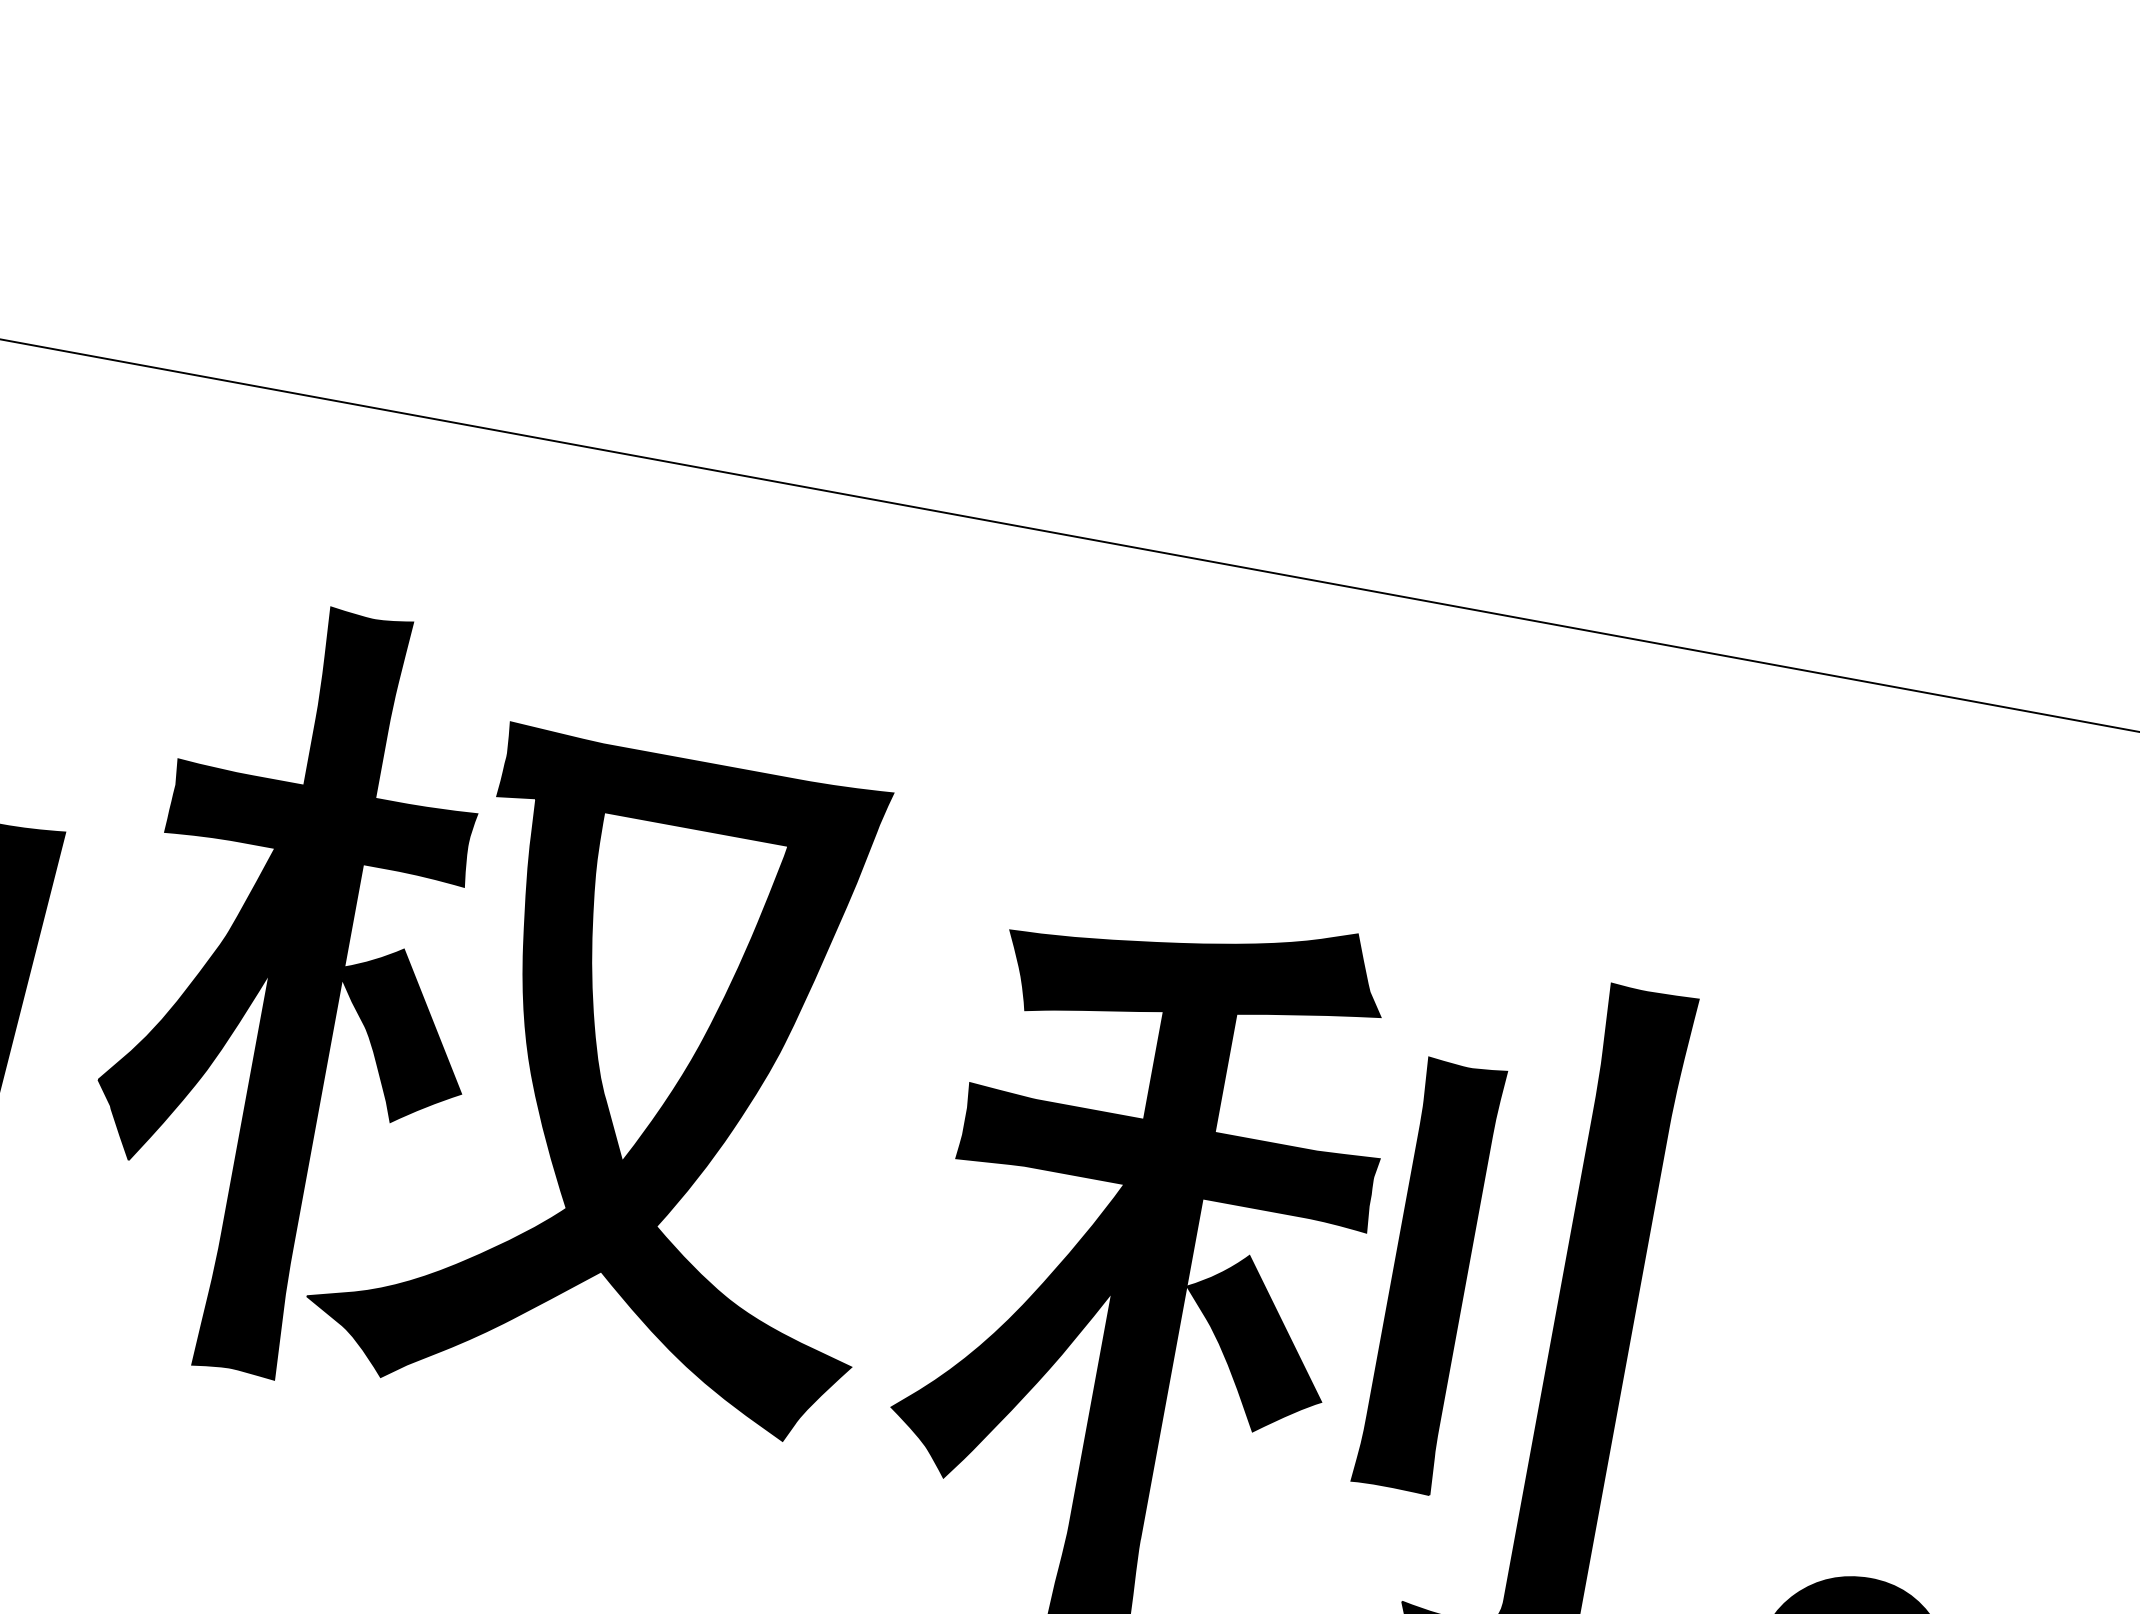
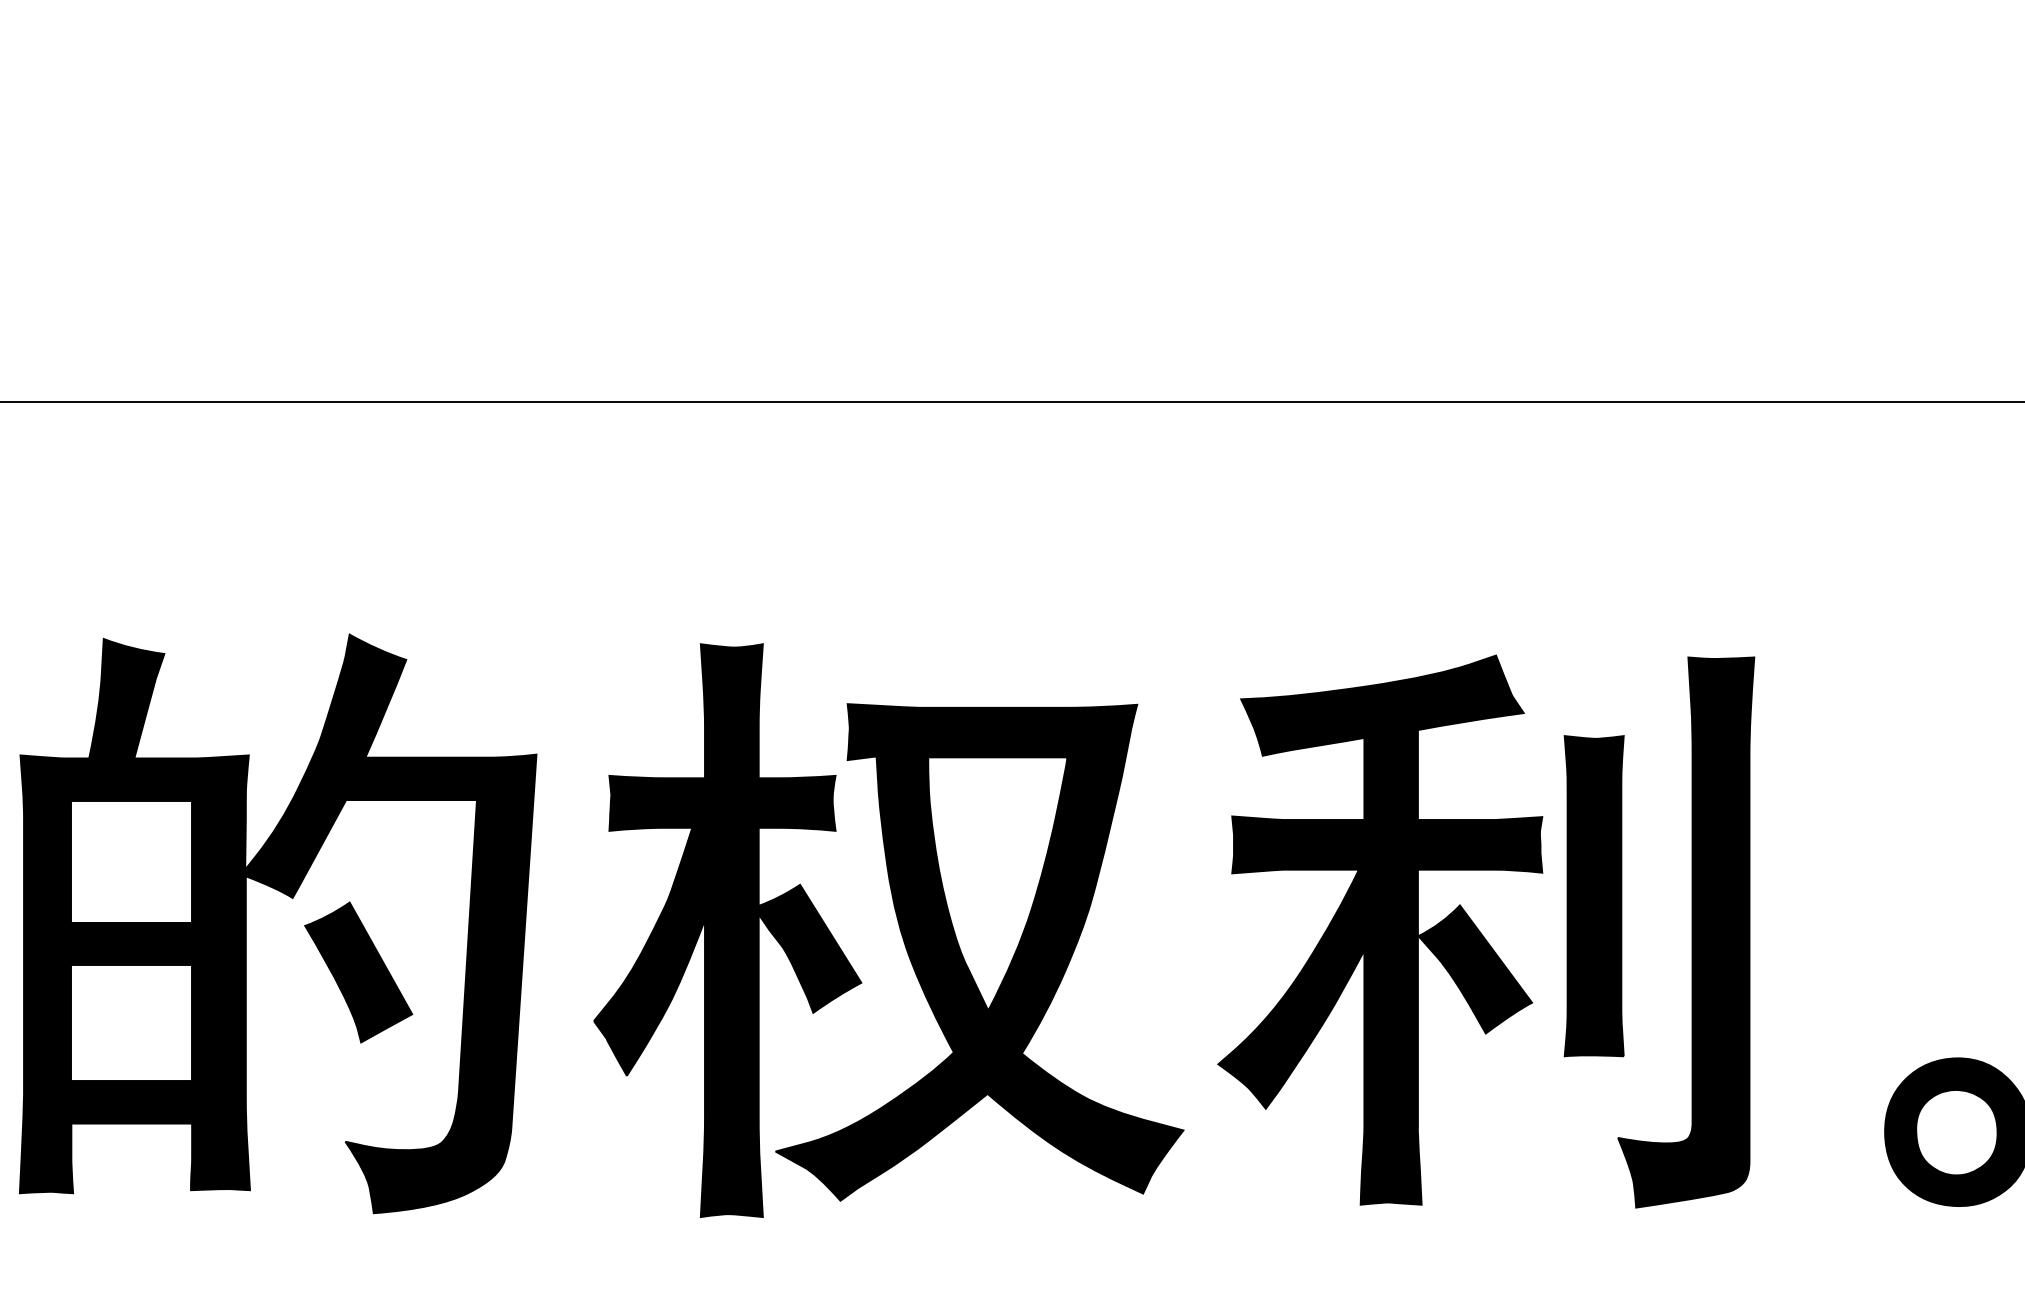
part: (524, 1032) -> (899, 929), moved

